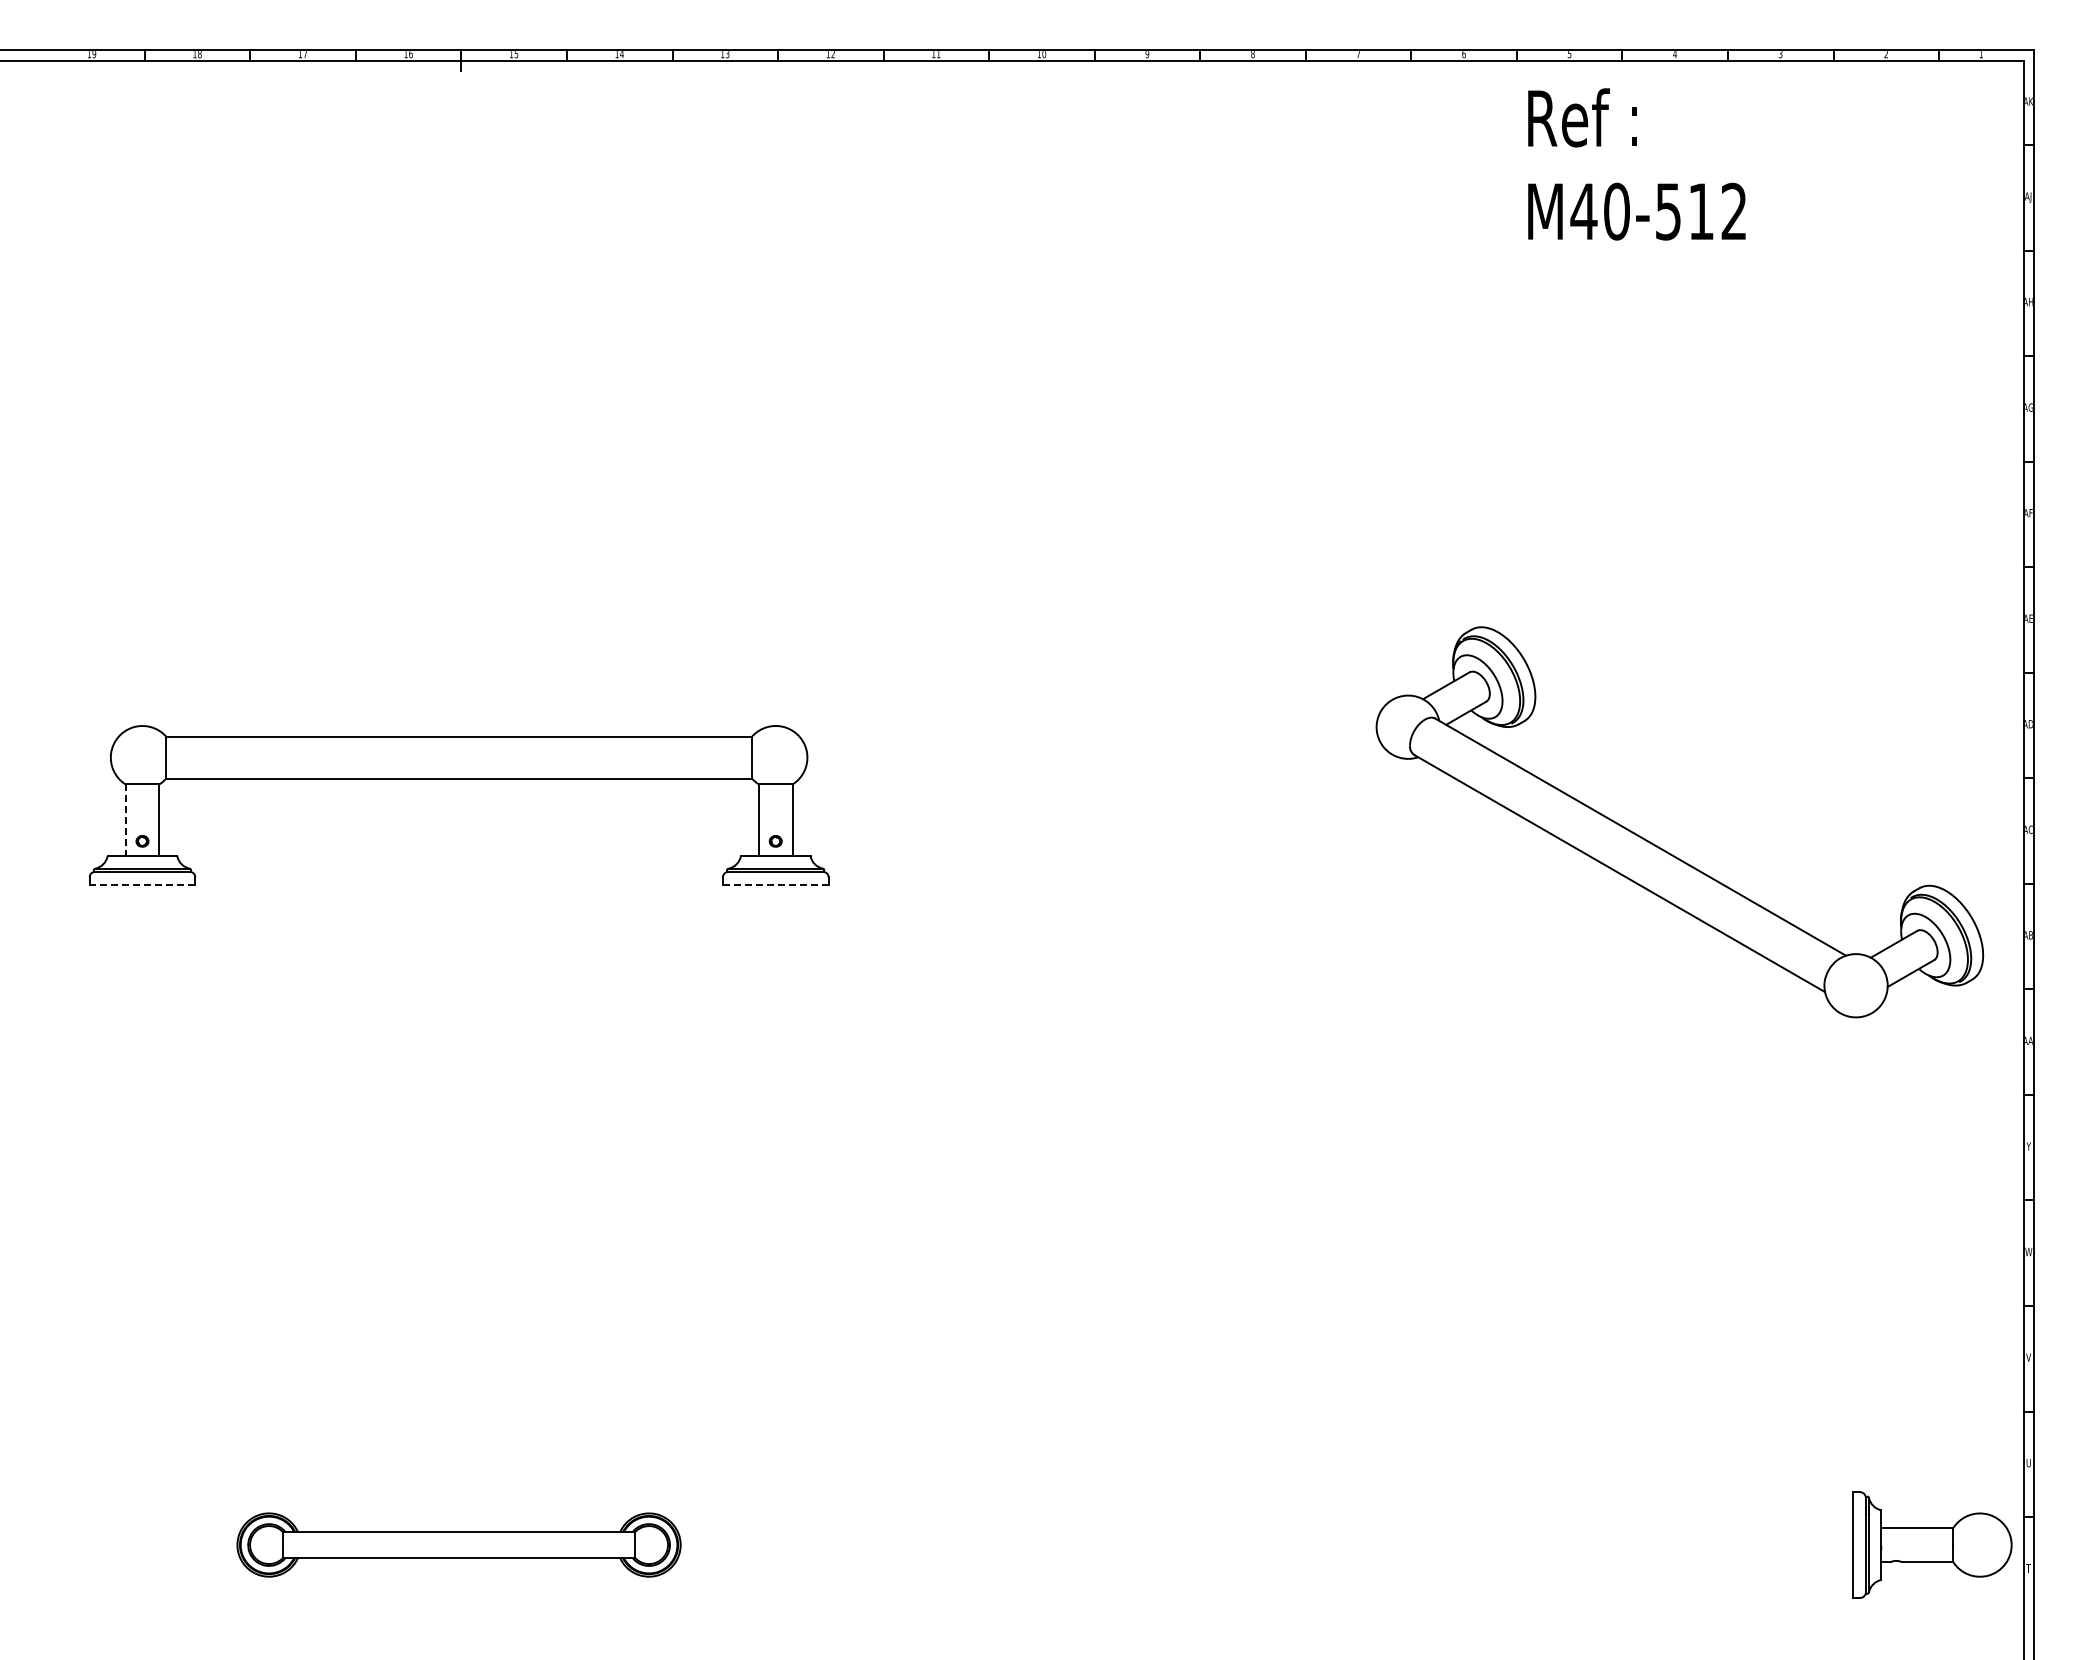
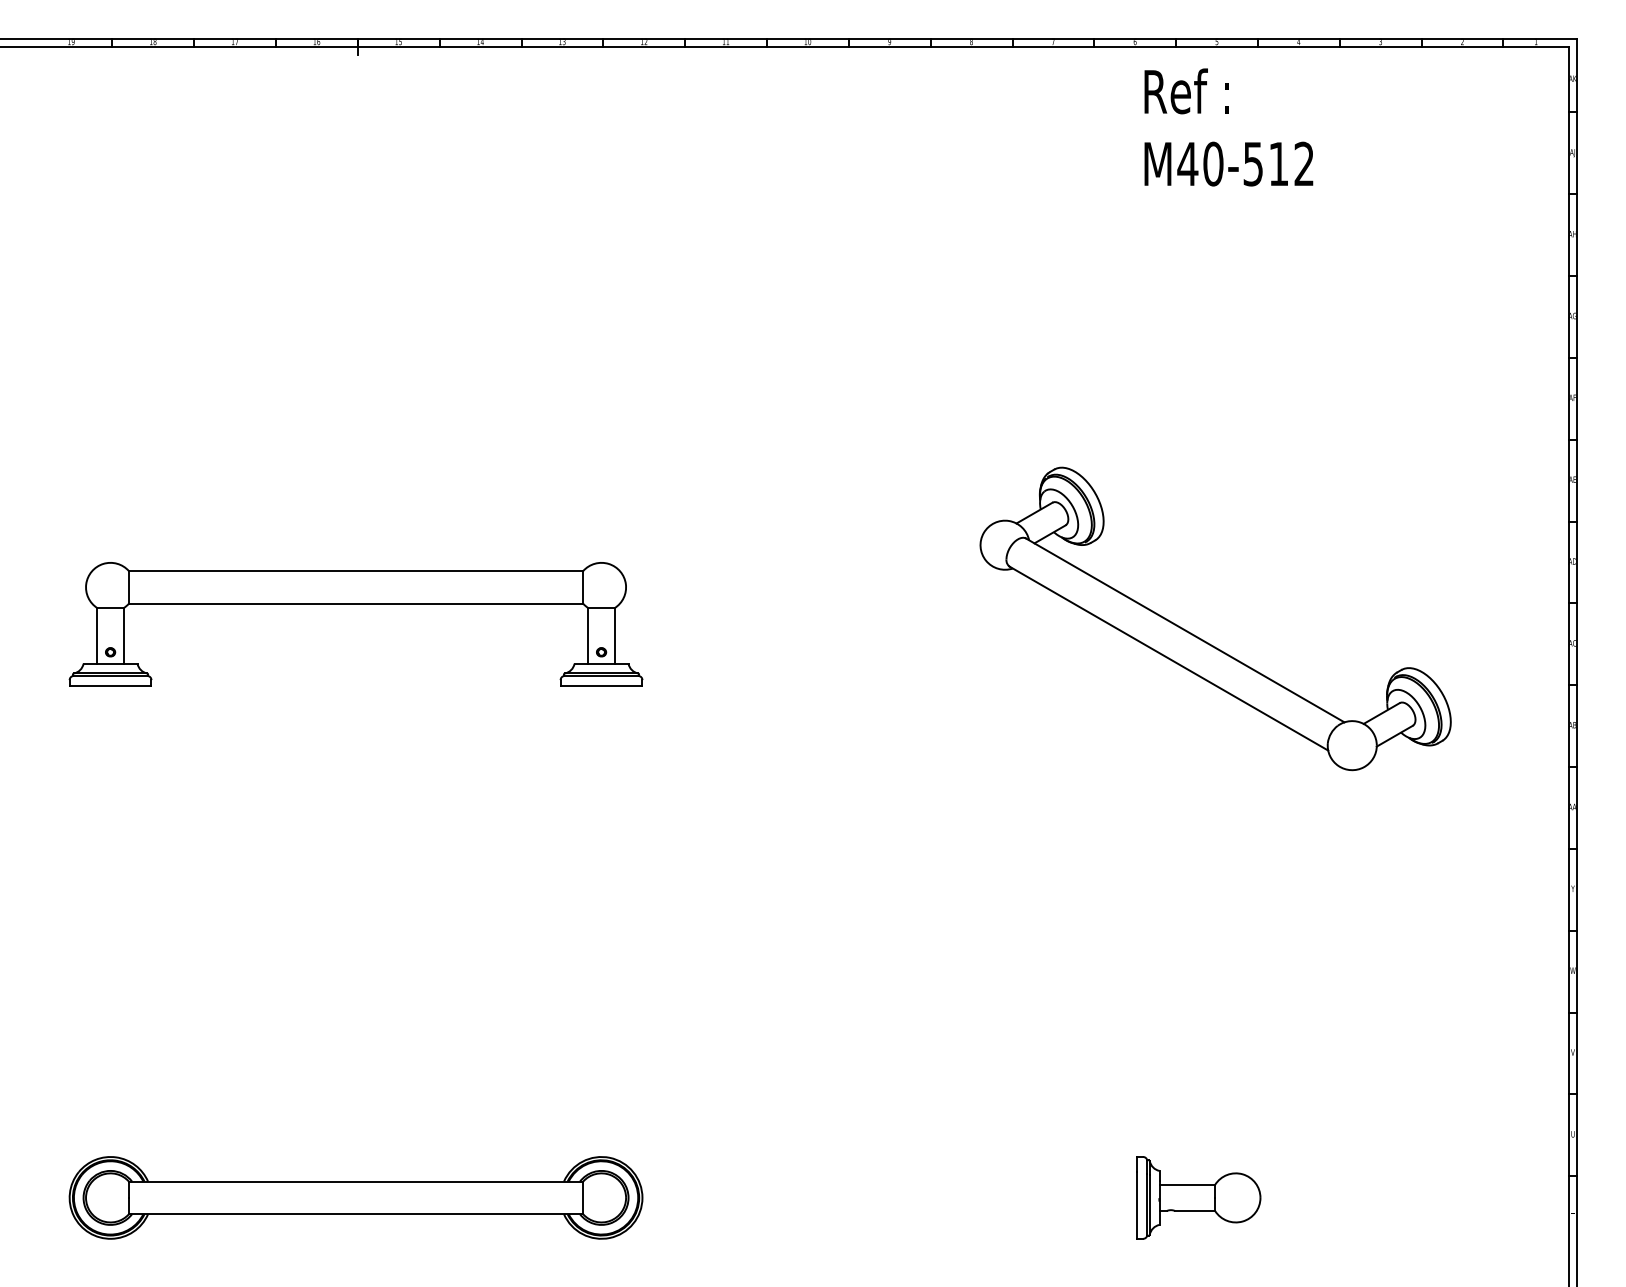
text: (1636, 164) -> (1228, 127), moved
line: (125, 820) -> (97, 636), dashed -> solid
part: (1664, 849) -> (1203, 640), moved
line: (142, 884) -> (110, 685), dashed -> solid
line: (775, 884) -> (601, 685), dashed -> solid
part: (458, 1544) -> (355, 1197), size x1.67
part: (1932, 1544) -> (1199, 1197), moved

